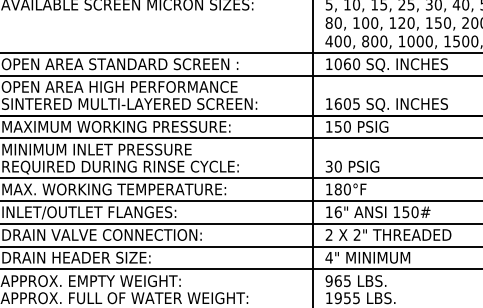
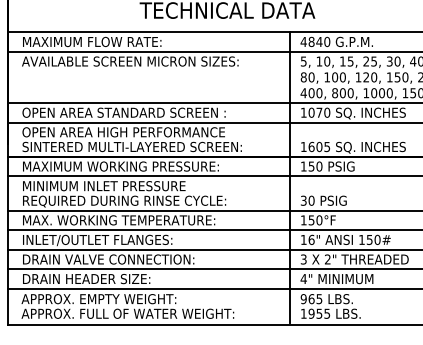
text: (347, 63) -> (319, 112), 1060 -> 1070
text: (338, 189) -> (311, 220), 180°F -> 150°F
text: (328, 235) -> (303, 259), 2 -> 3

